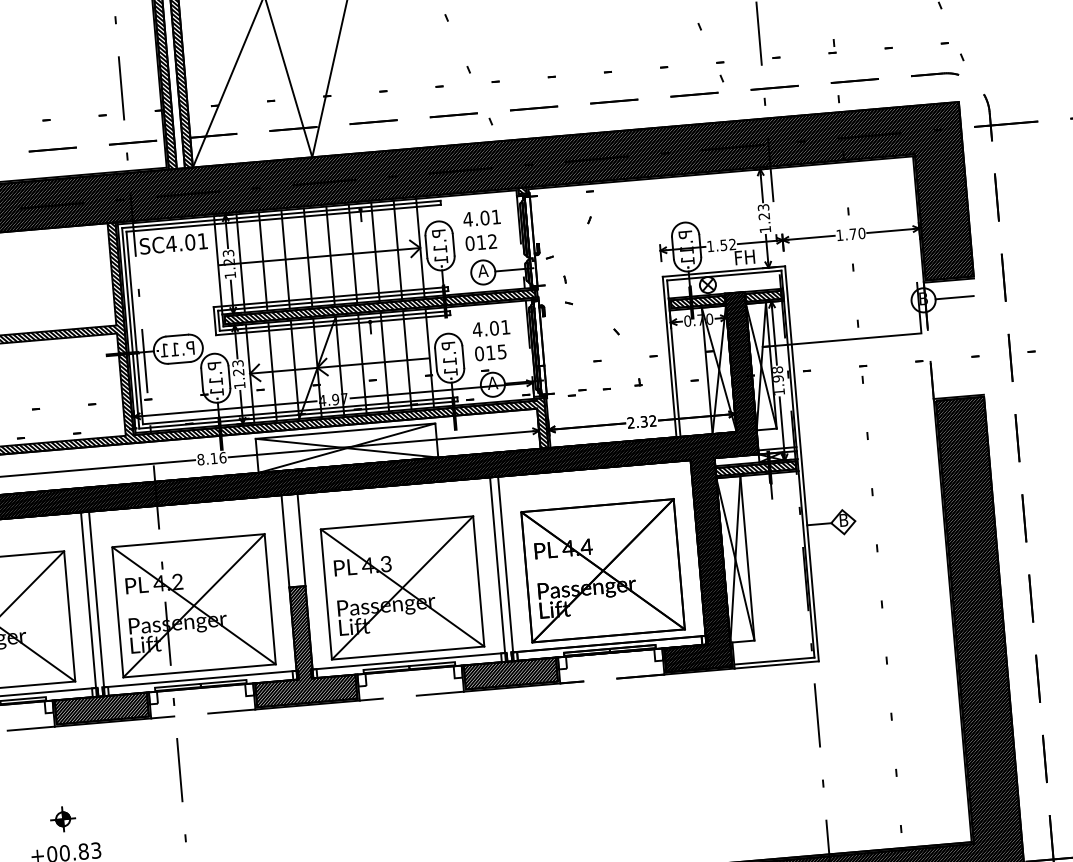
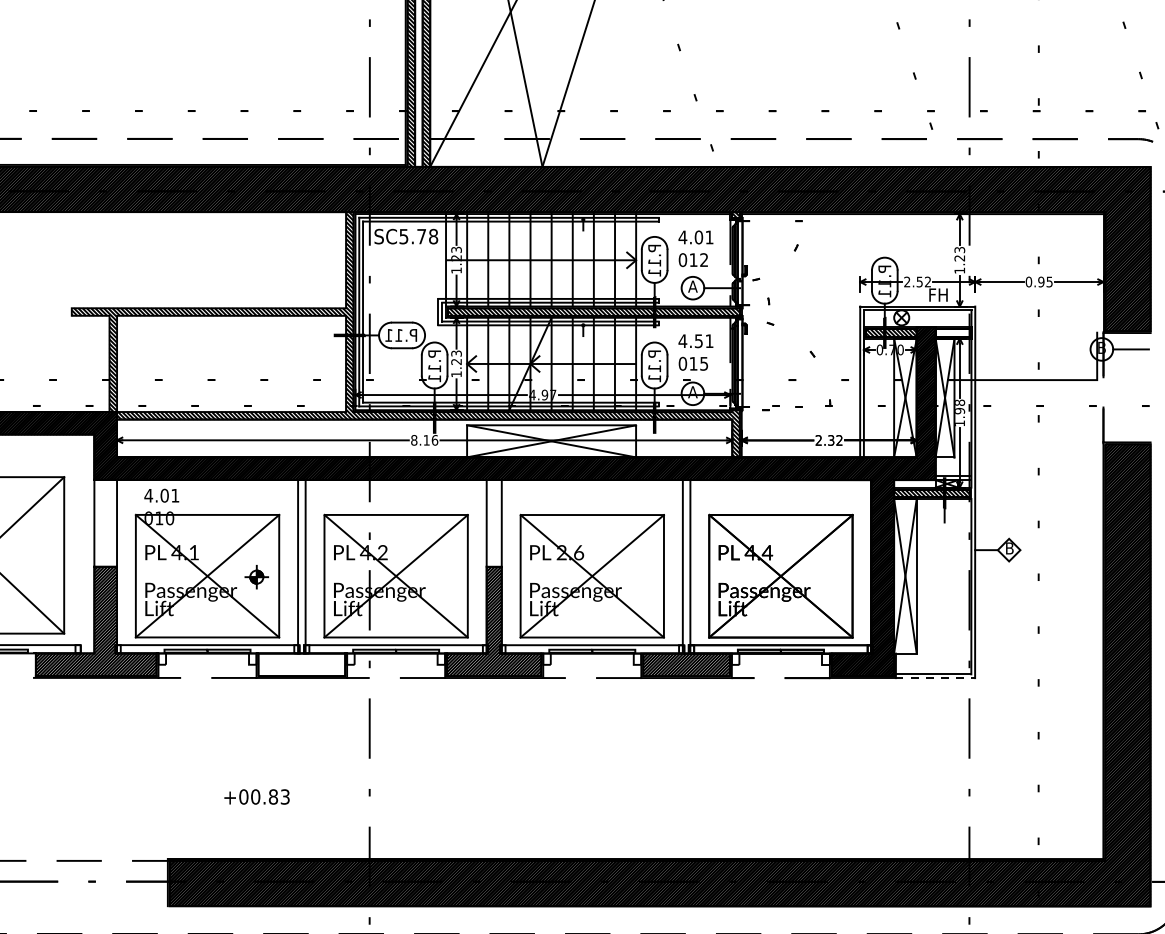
text: (850, 233) -> (1038, 281), 1.70 -> 0.95
text: (186, 242) -> (418, 236), SC4.01 -> SC5.78
text: (710, 245) -> (907, 281), 1.52 -> 2.52
hatch: (763, 295) -> (952, 332), removed
text: (494, 328) -> (698, 341), 4.01 -> 4.51
text: (377, 564) -> (570, 552), 4.3 -> 2.6
line: (776, 665) -> (935, 678), solid -> dashed
hatch: (101, 708) -> (301, 664), removed
part: (62, 819) -> (256, 577), moved

